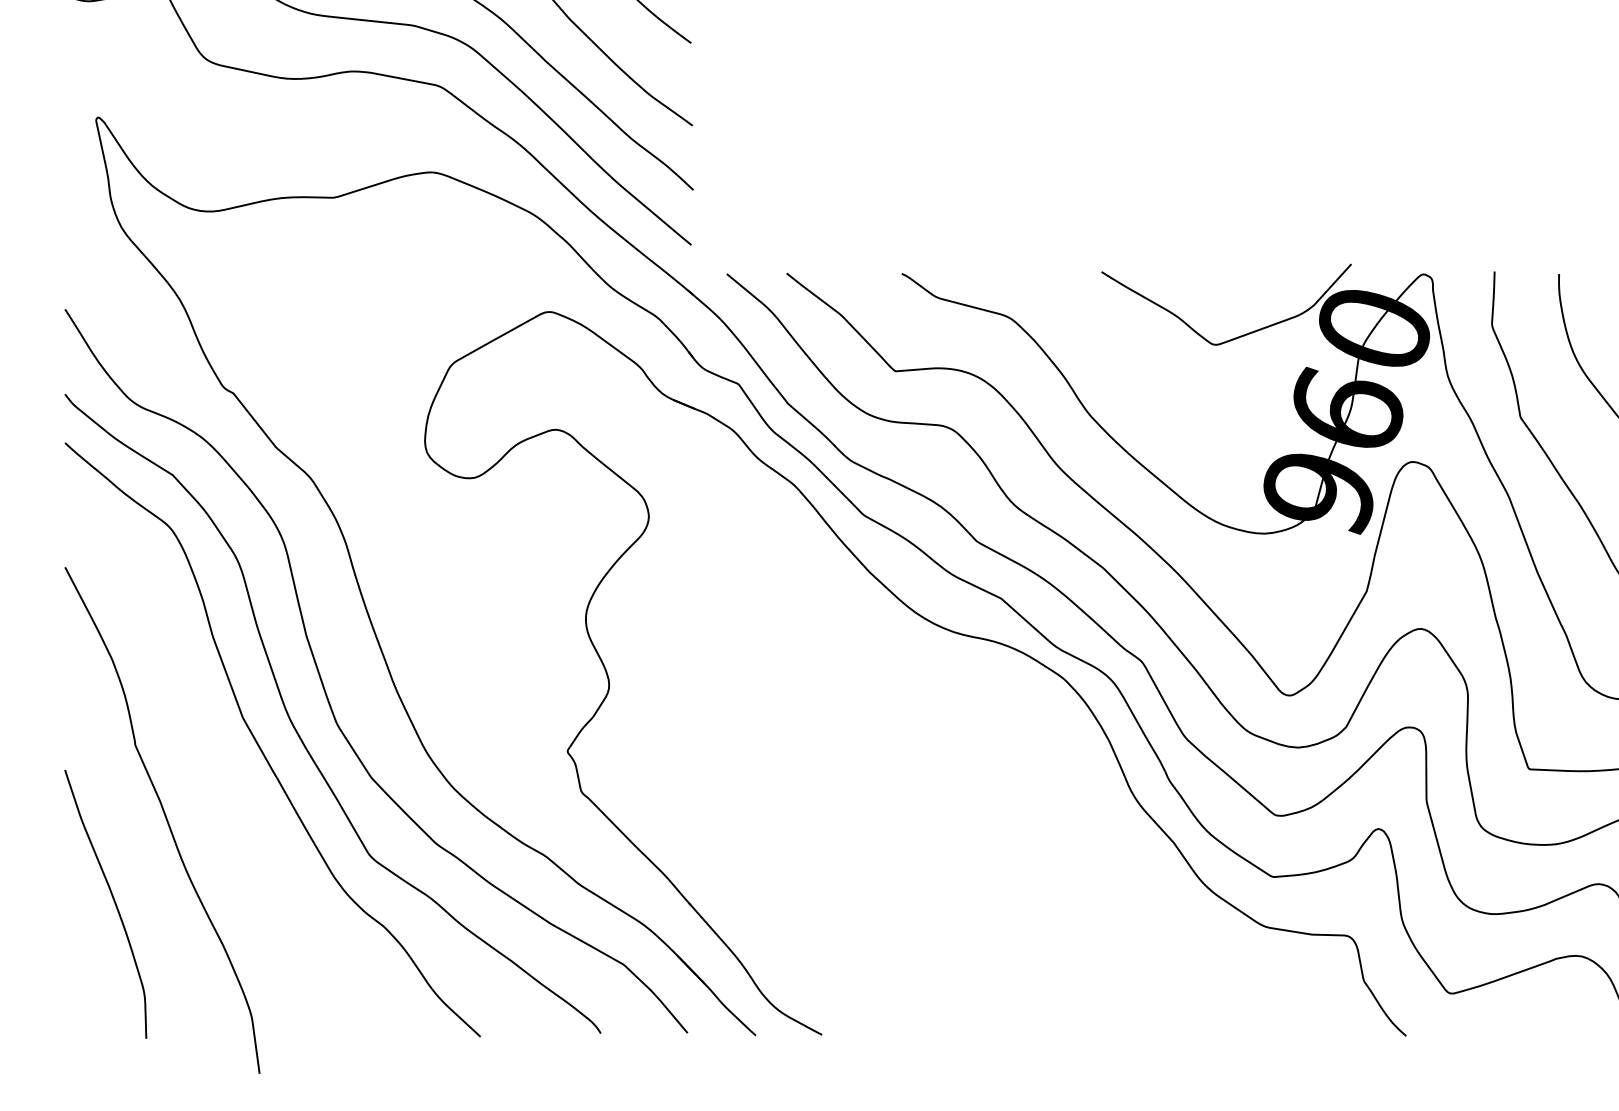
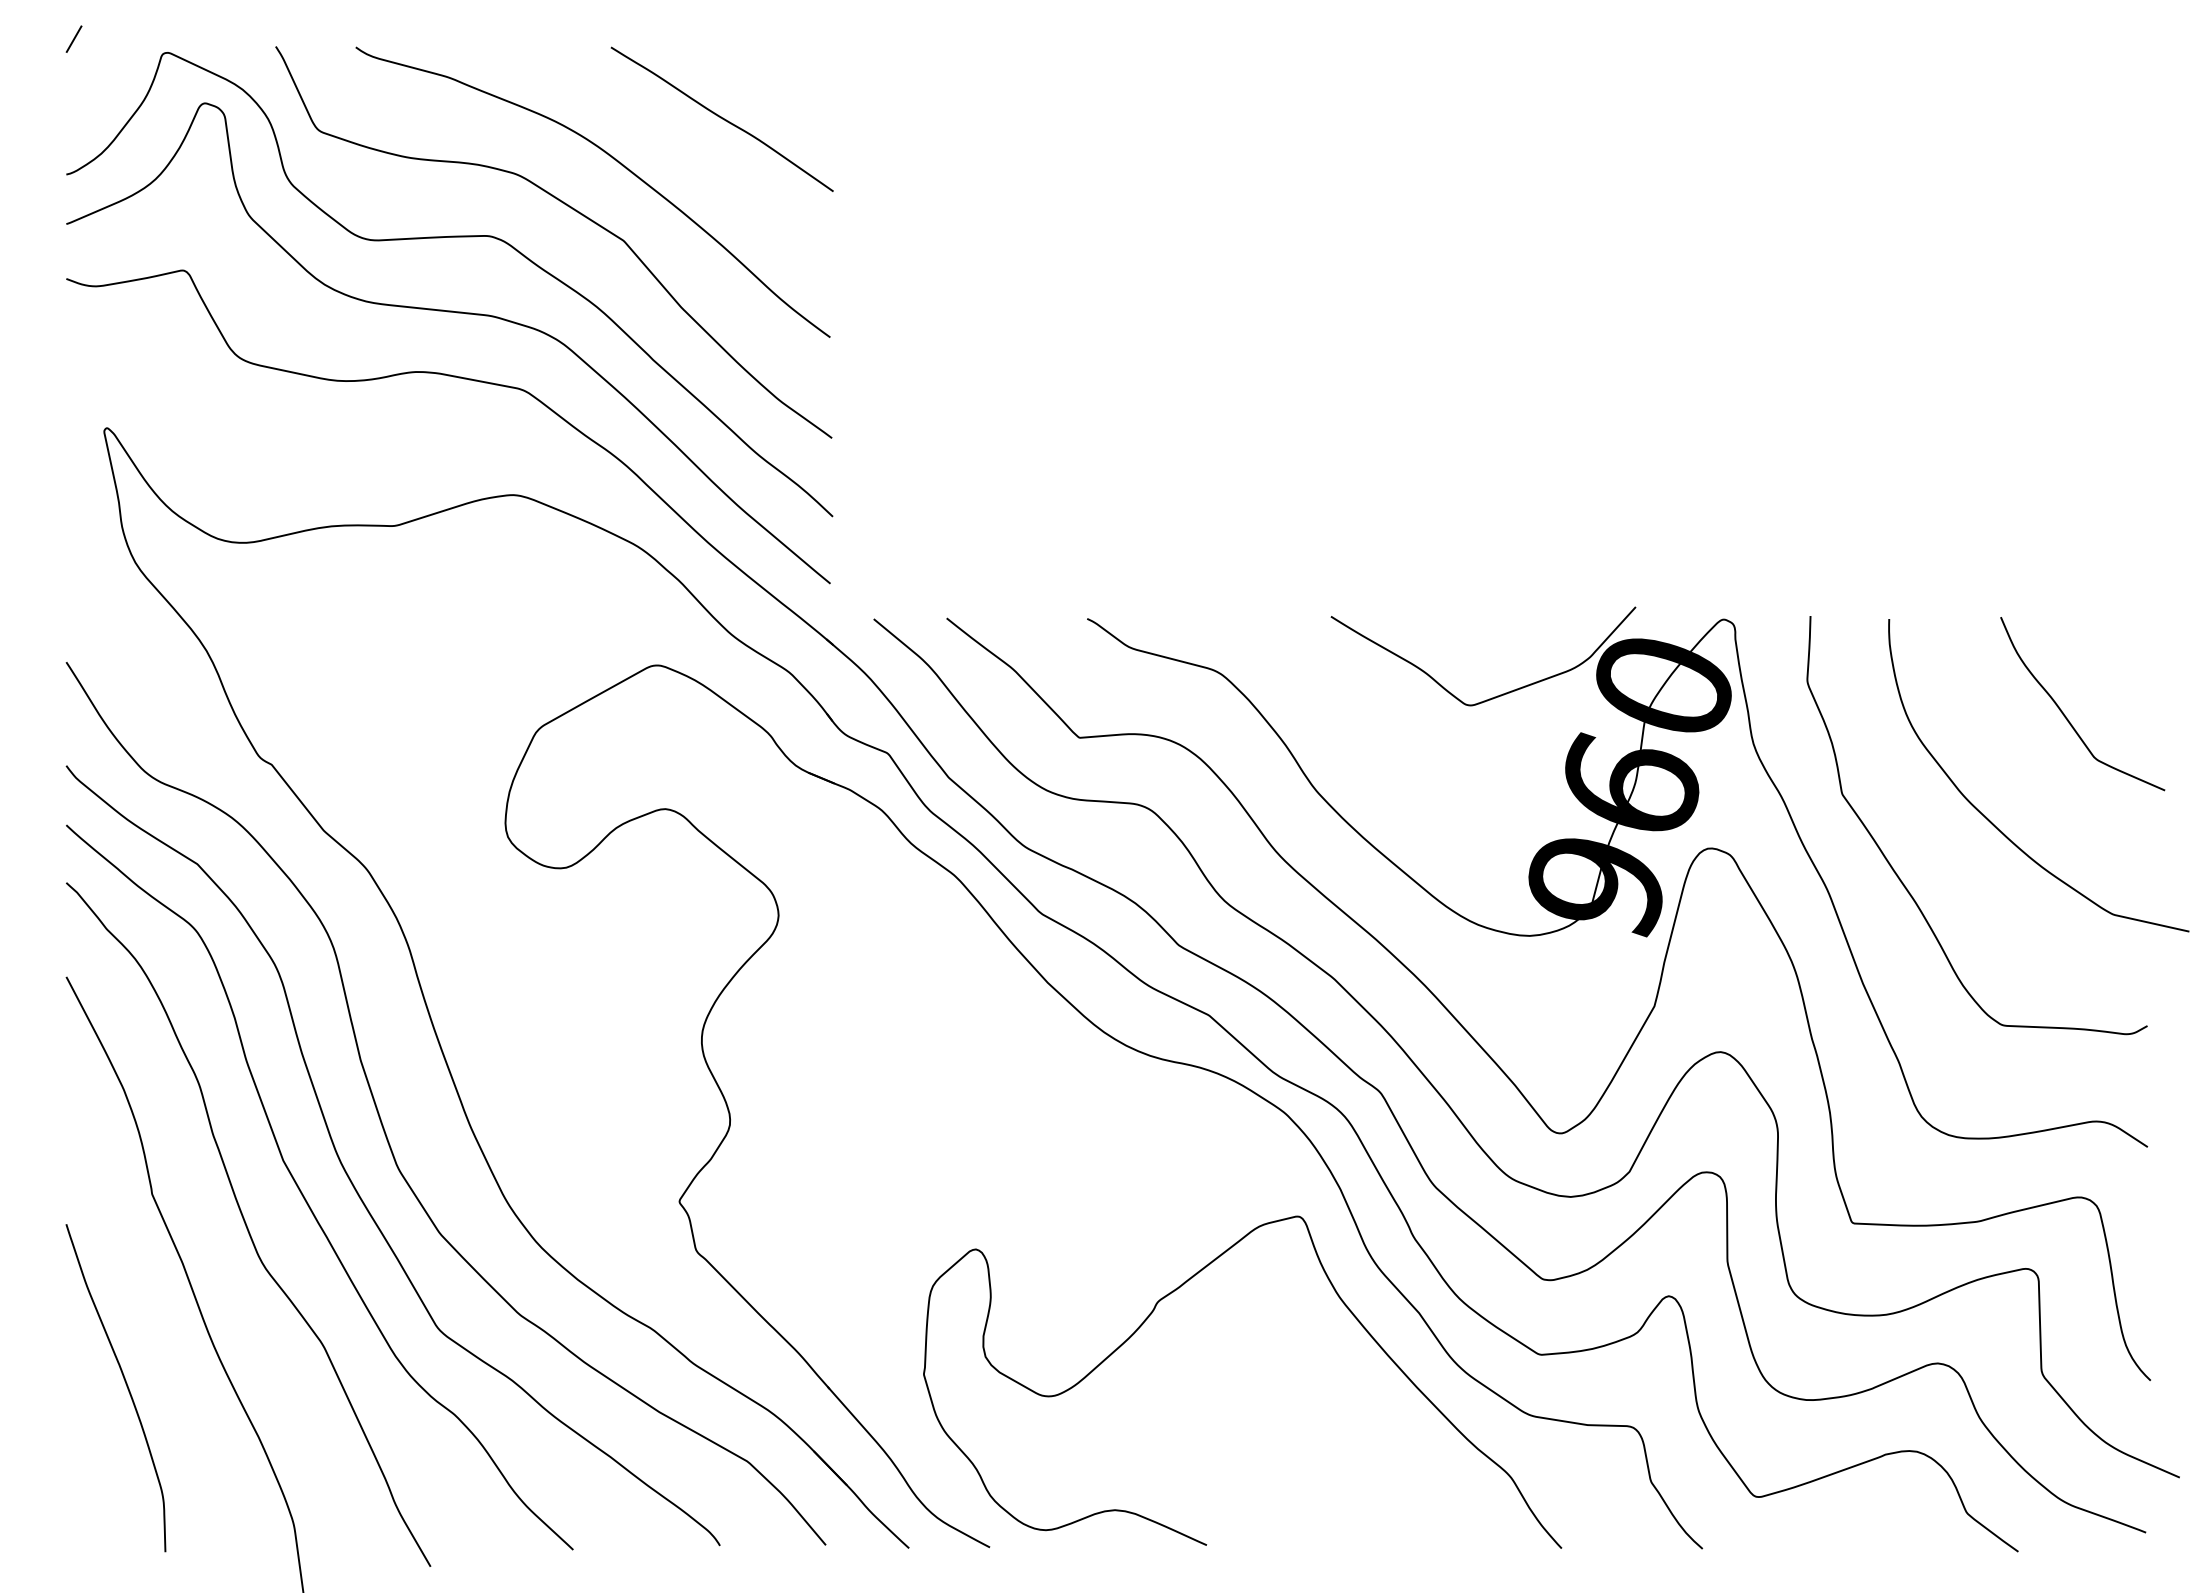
curve: (213, 771) -> (247, 1225), added
curve: (977, 822) -> (1179, 1288), added

